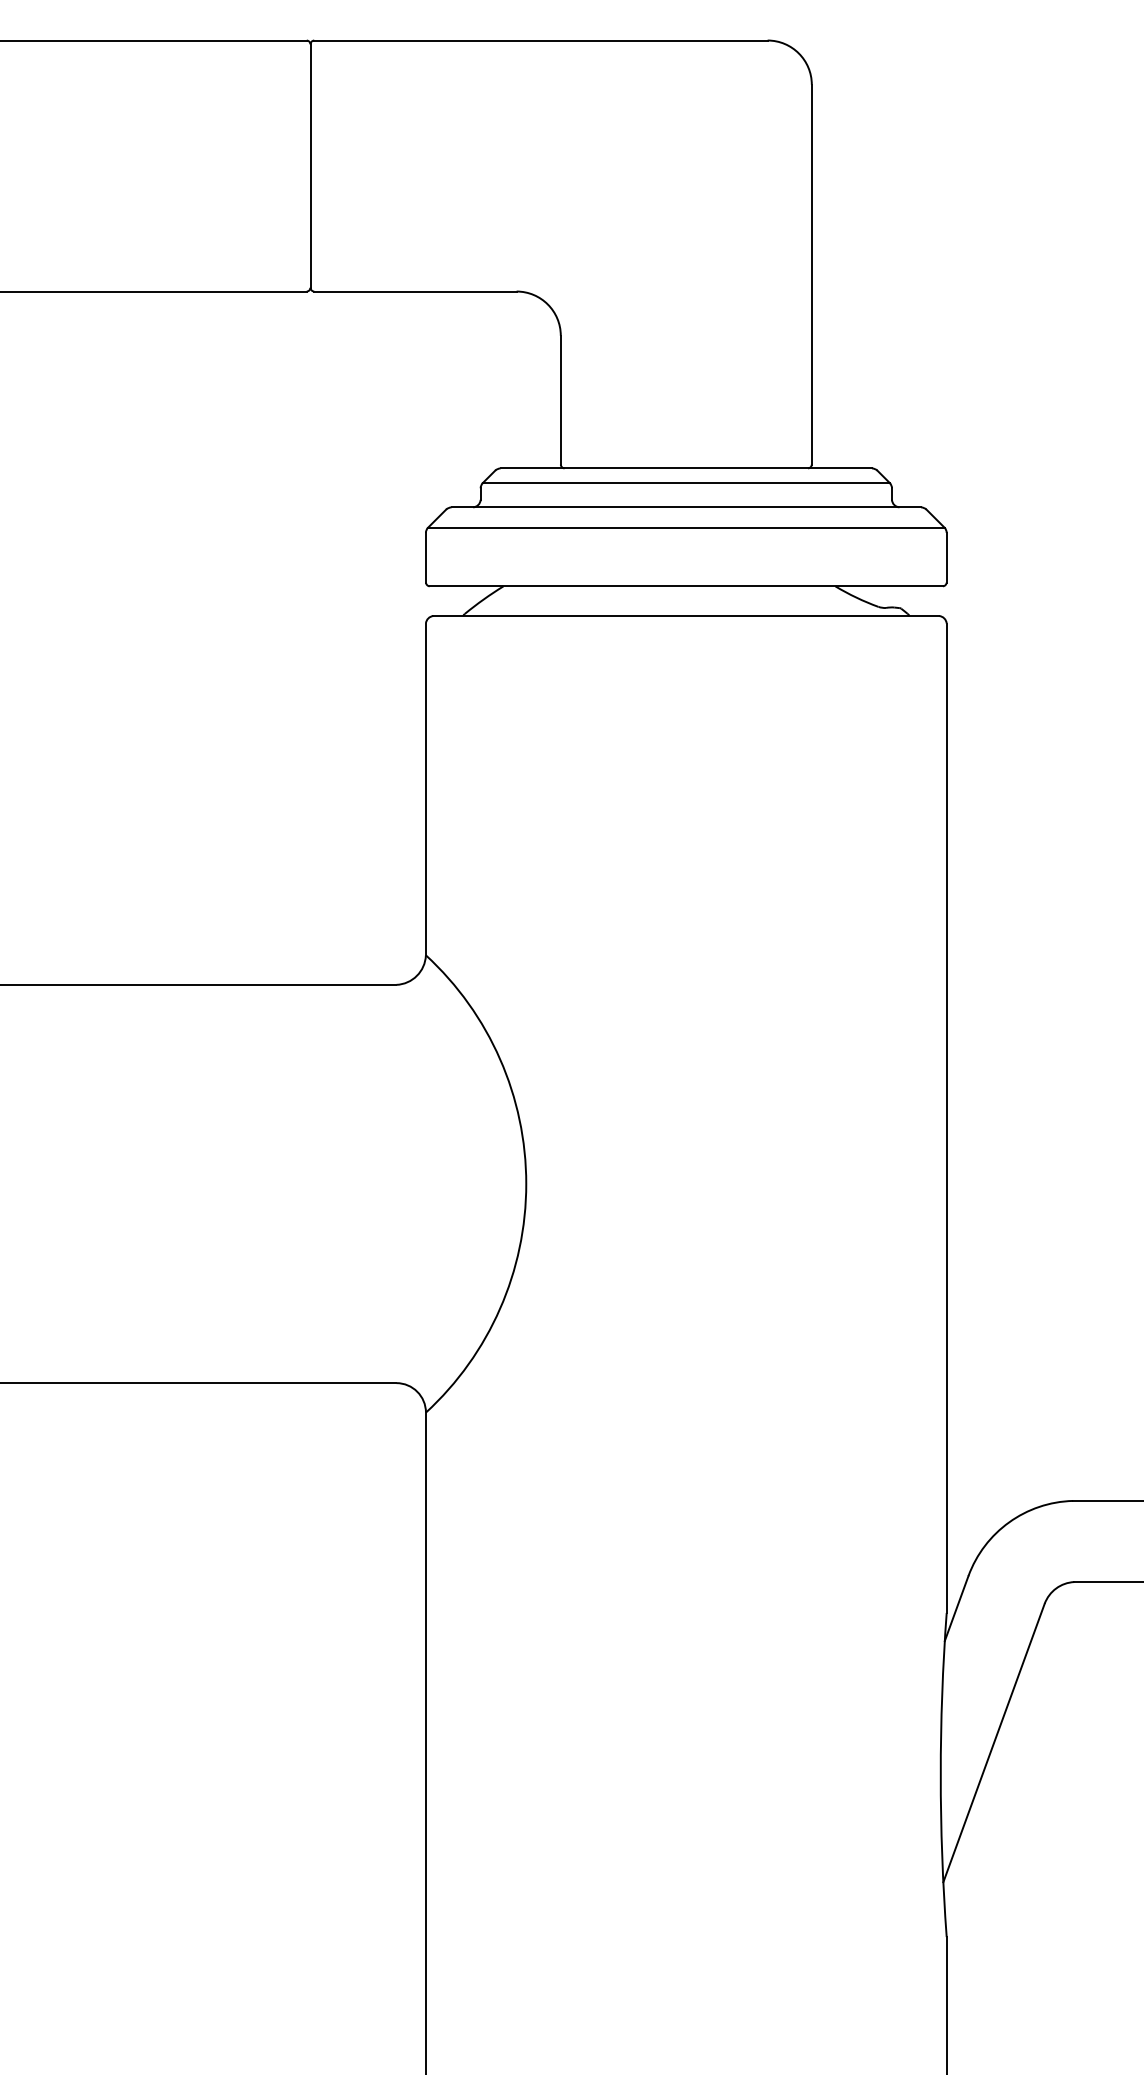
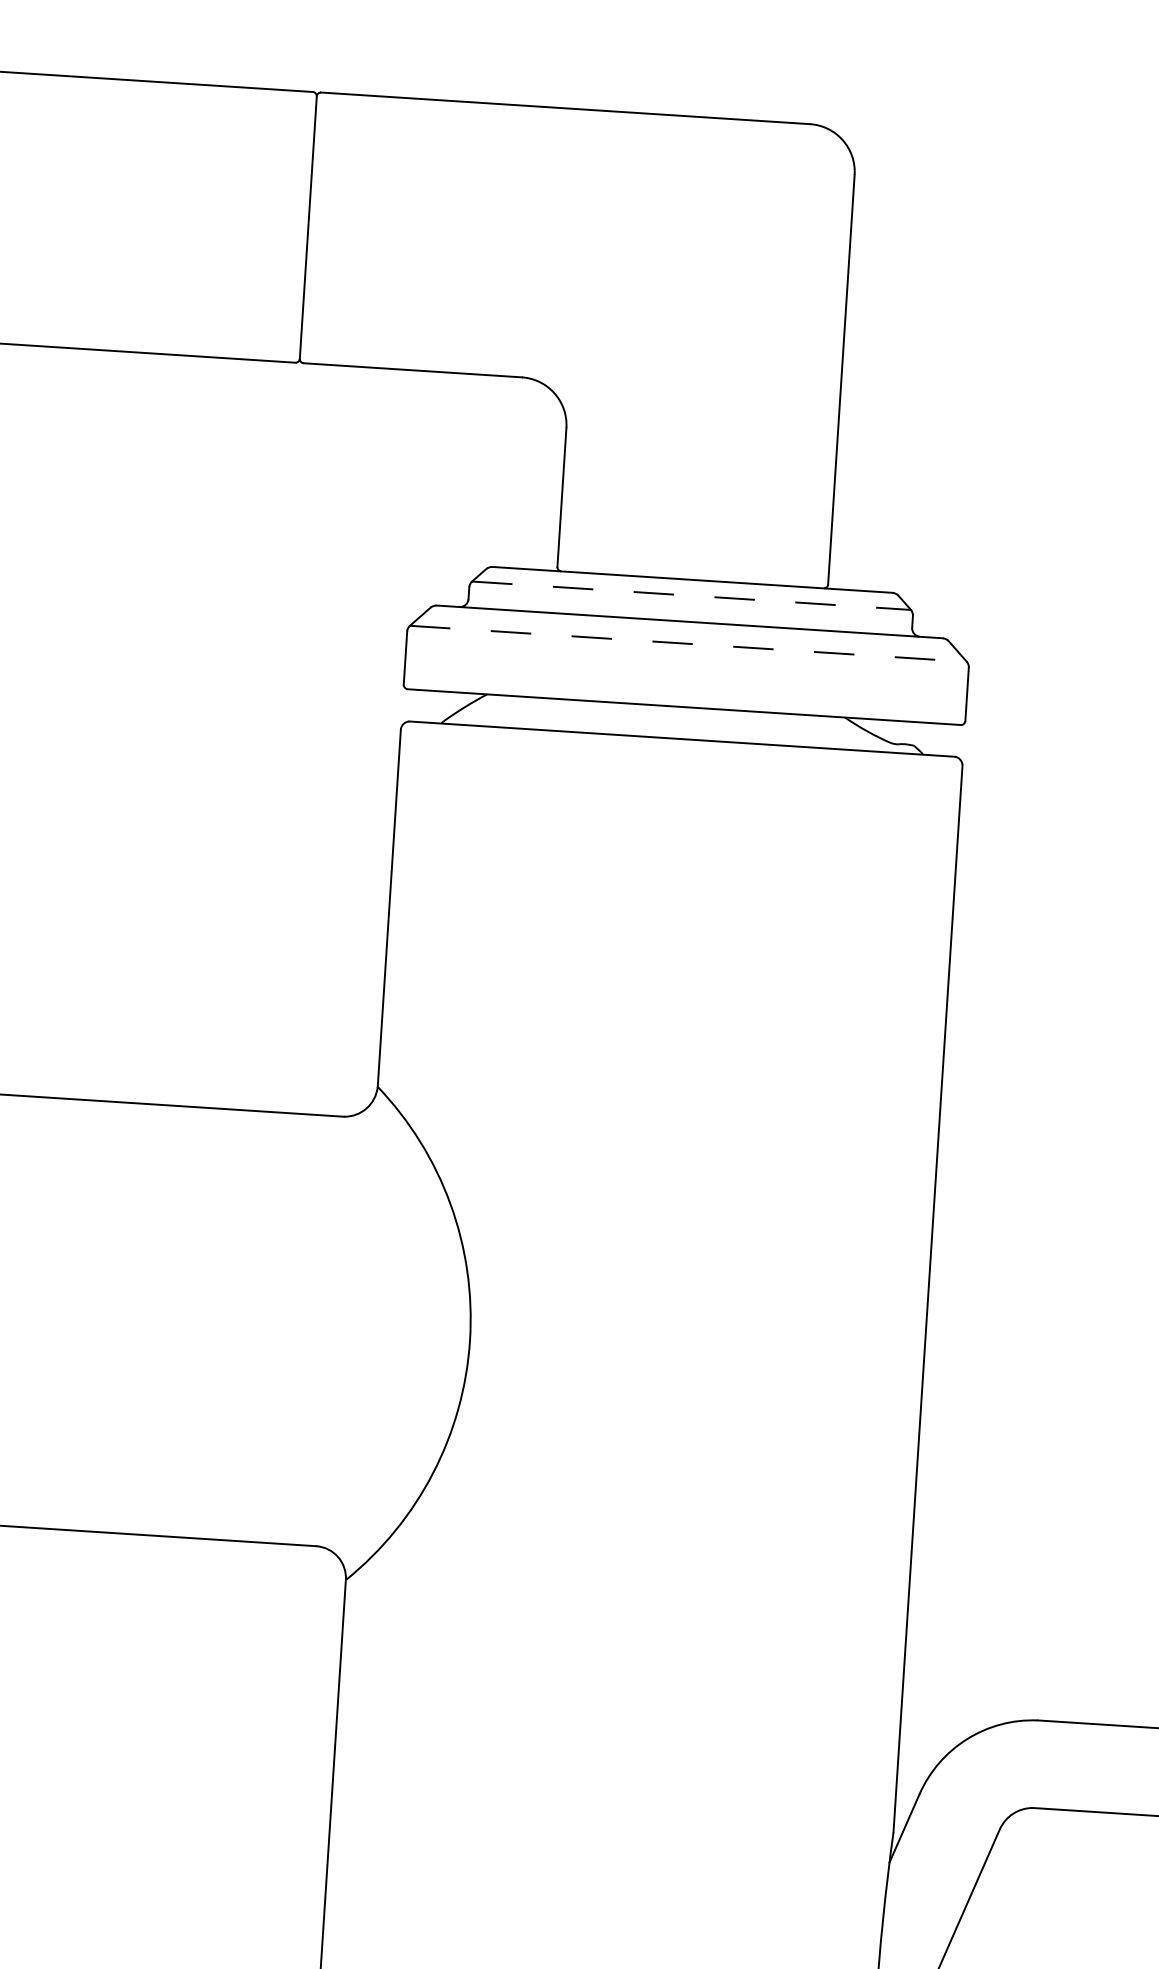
line: (686, 483) -> (691, 596), solid -> dashed
line: (686, 527) -> (688, 643), solid -> dashed

